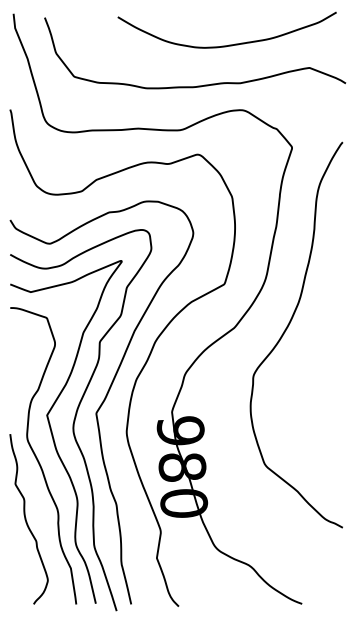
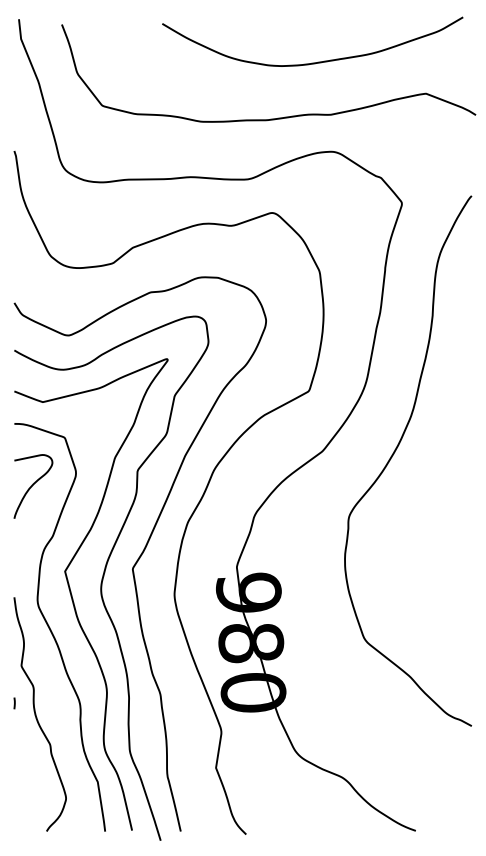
curve: (24, 352) -> (33, 485), added
line: (10, 511) -> (14, 703), added

